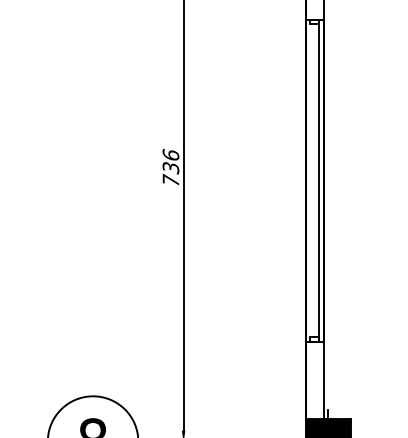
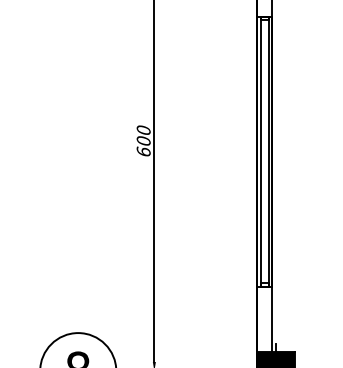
text: (170, 167) -> (143, 140), 736 -> 600
line: (310, 180) -> (261, 151), added

